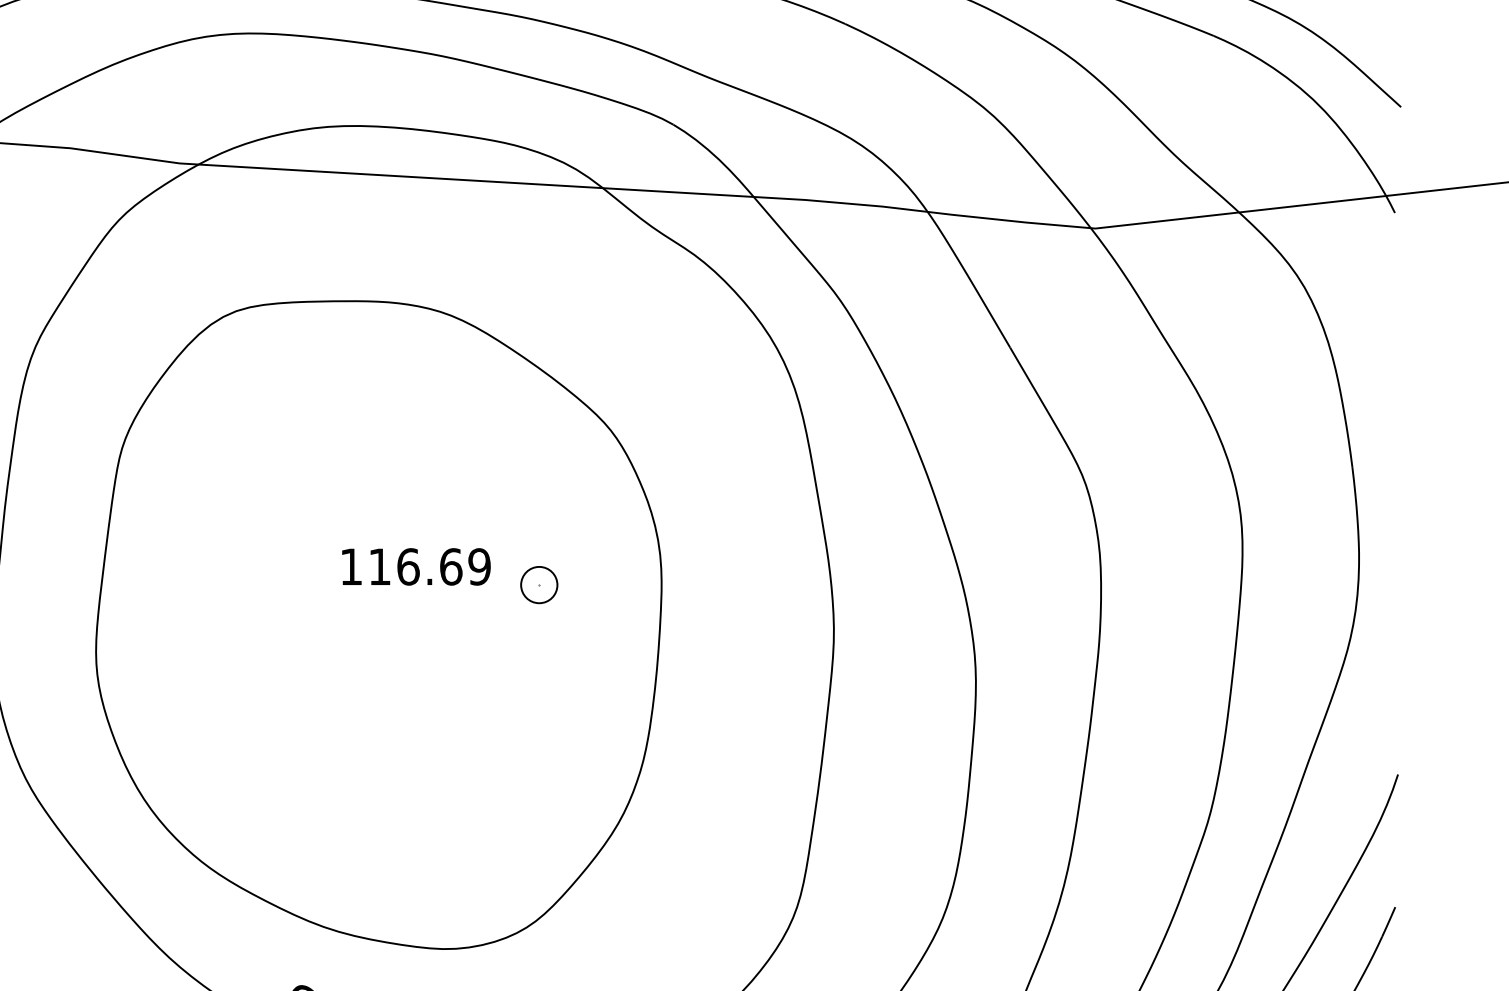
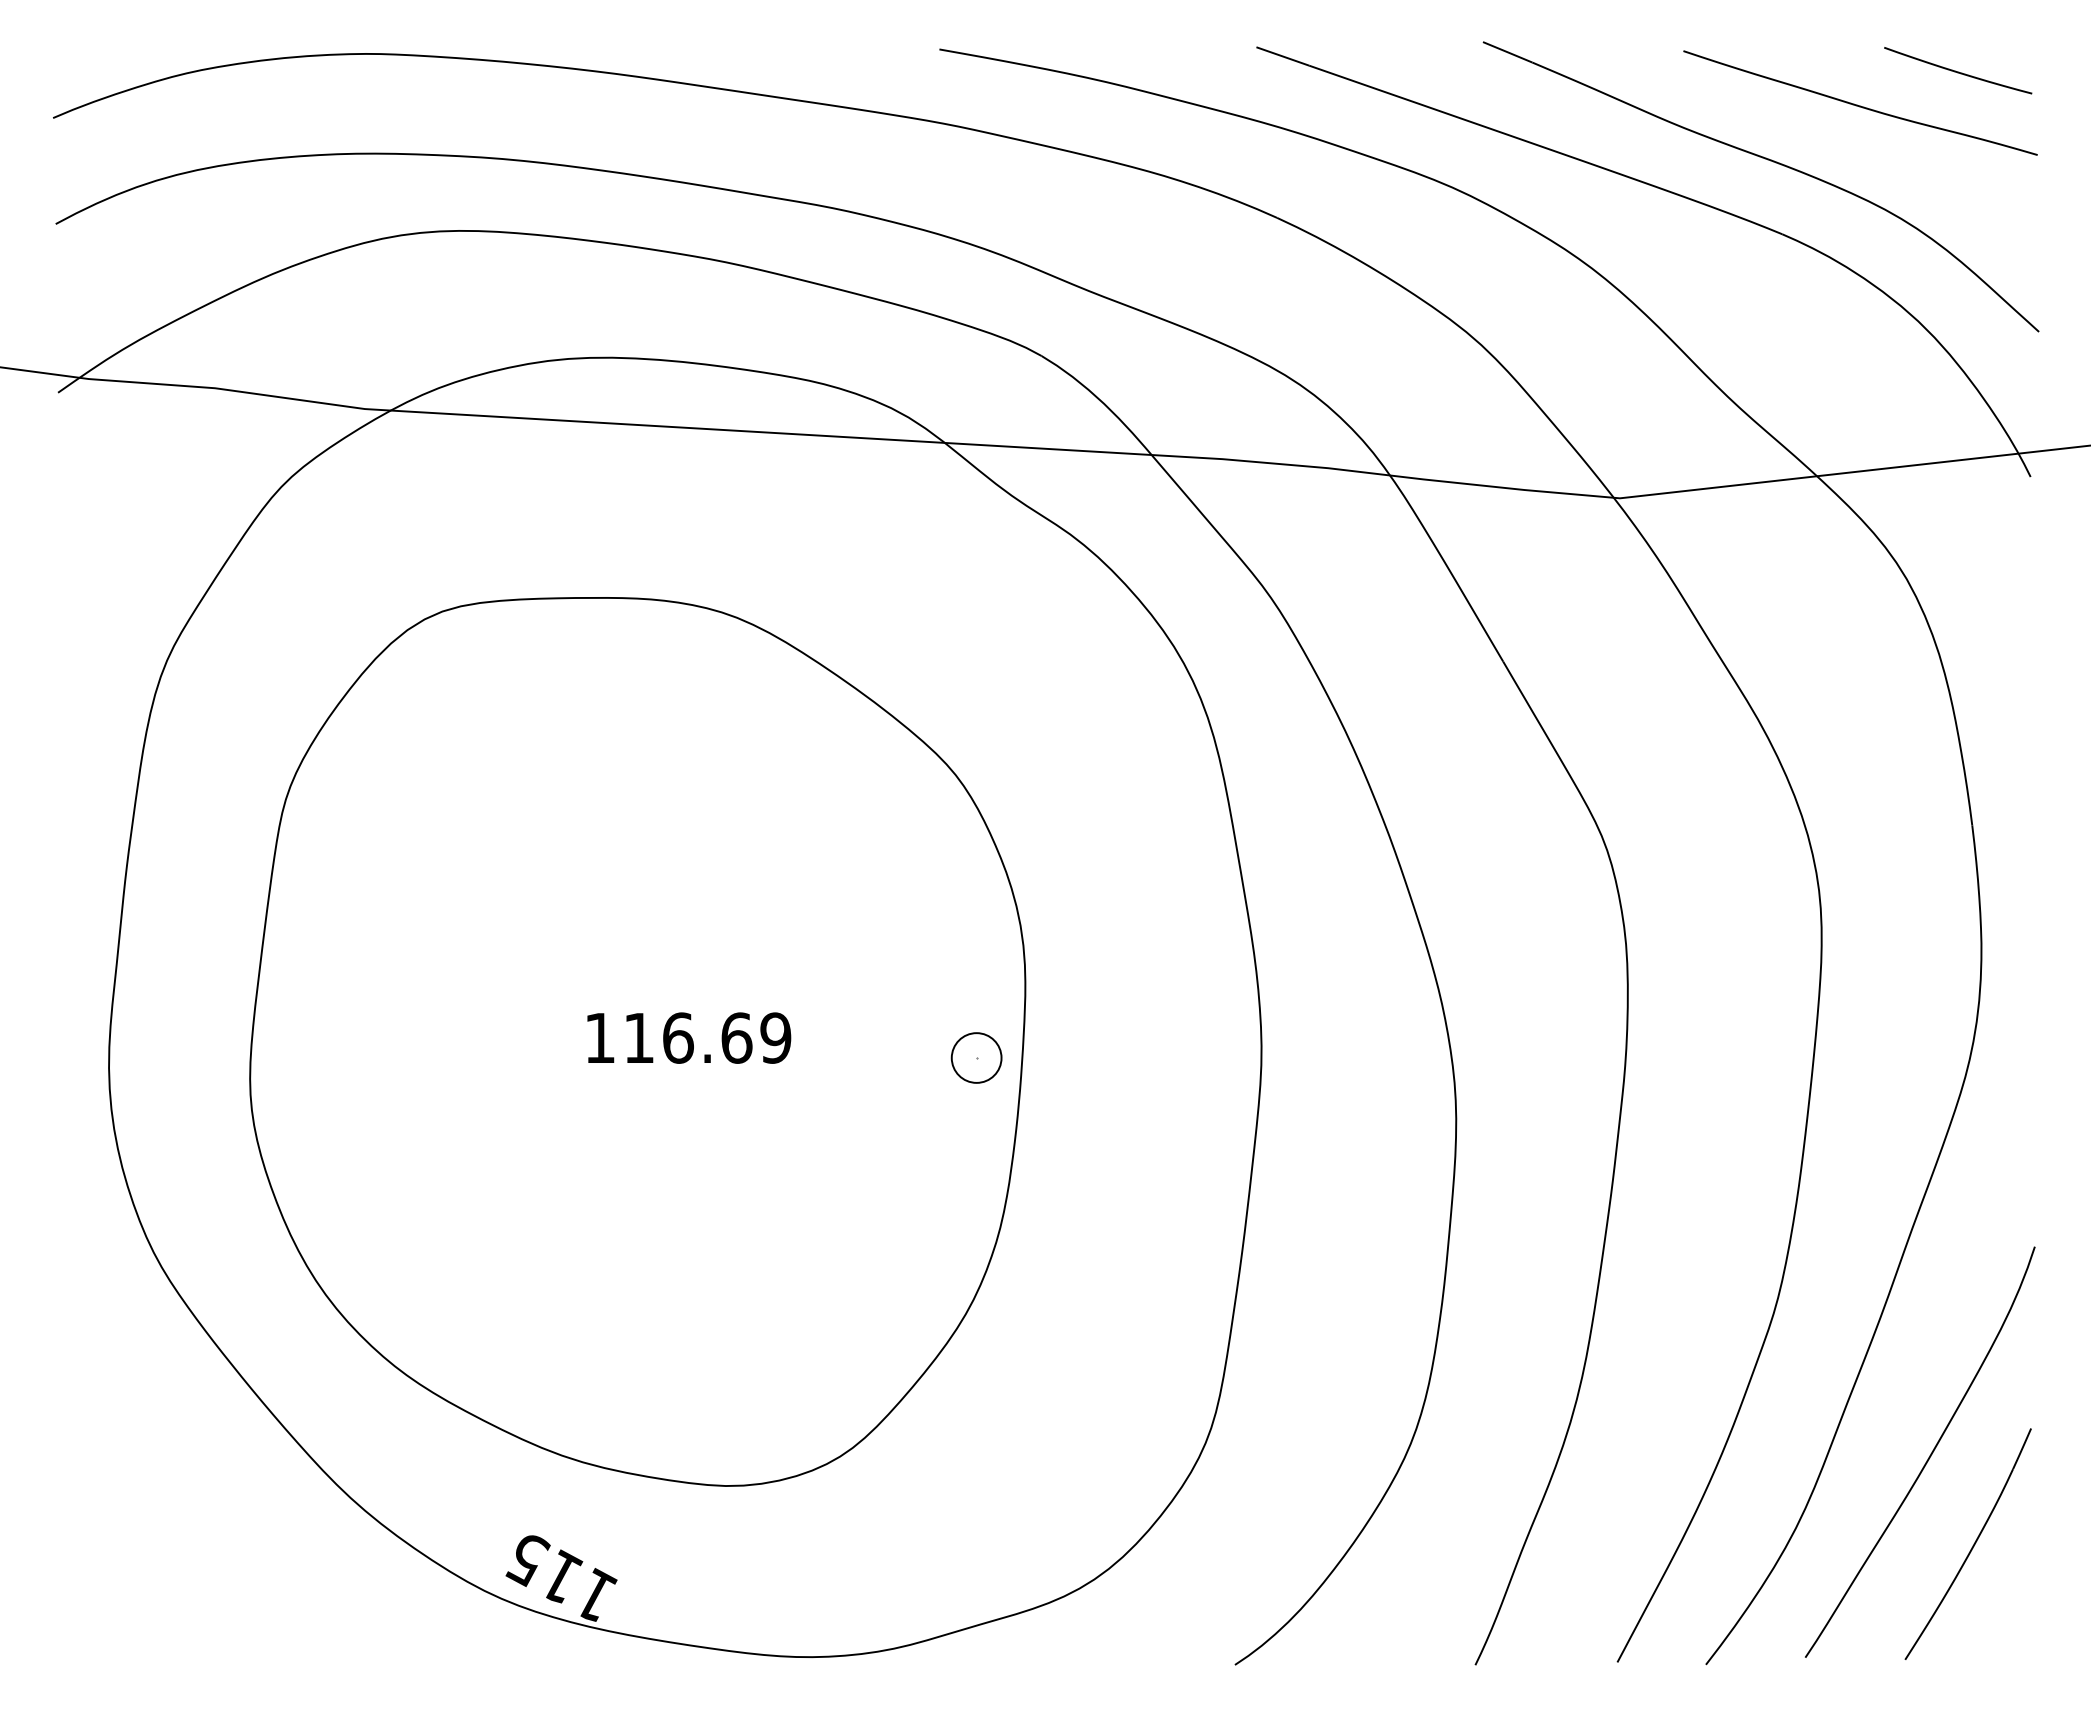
text: (416, 566) -> (689, 1037), moved
part: (539, 584) -> (976, 1057), moved

